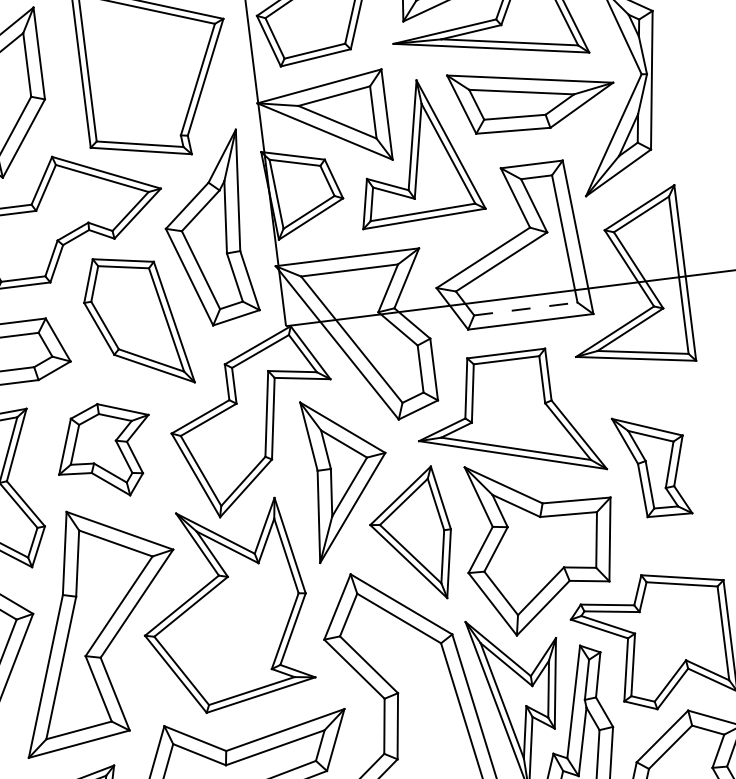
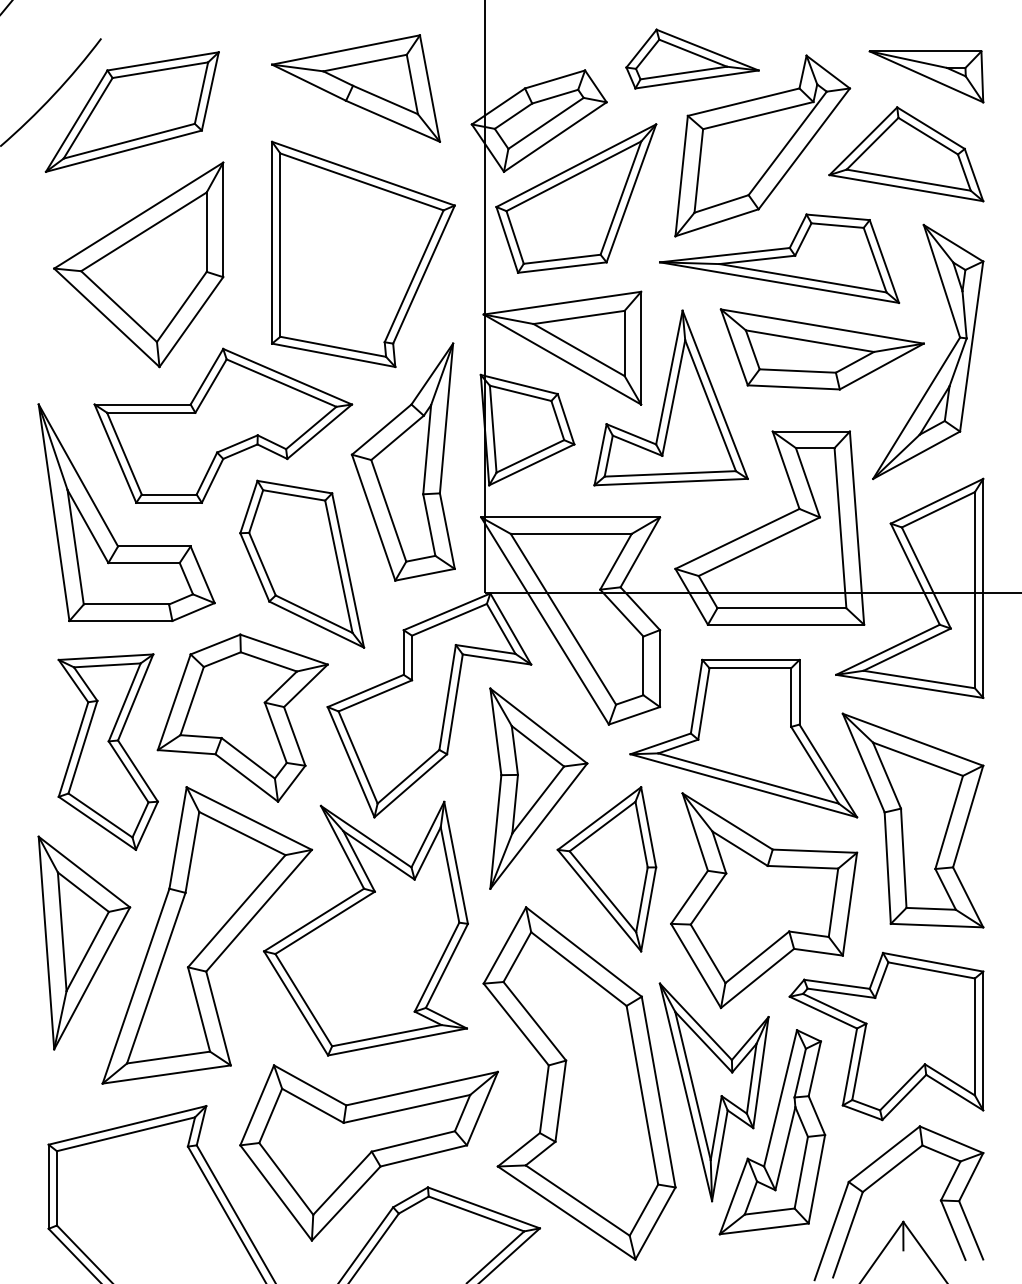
line: (526, 309) -> (782, 608), dashed -> solid
part: (104, 450) -> (242, 717), size x1.43
part: (651, 466) -> (912, 820), size x1.67

